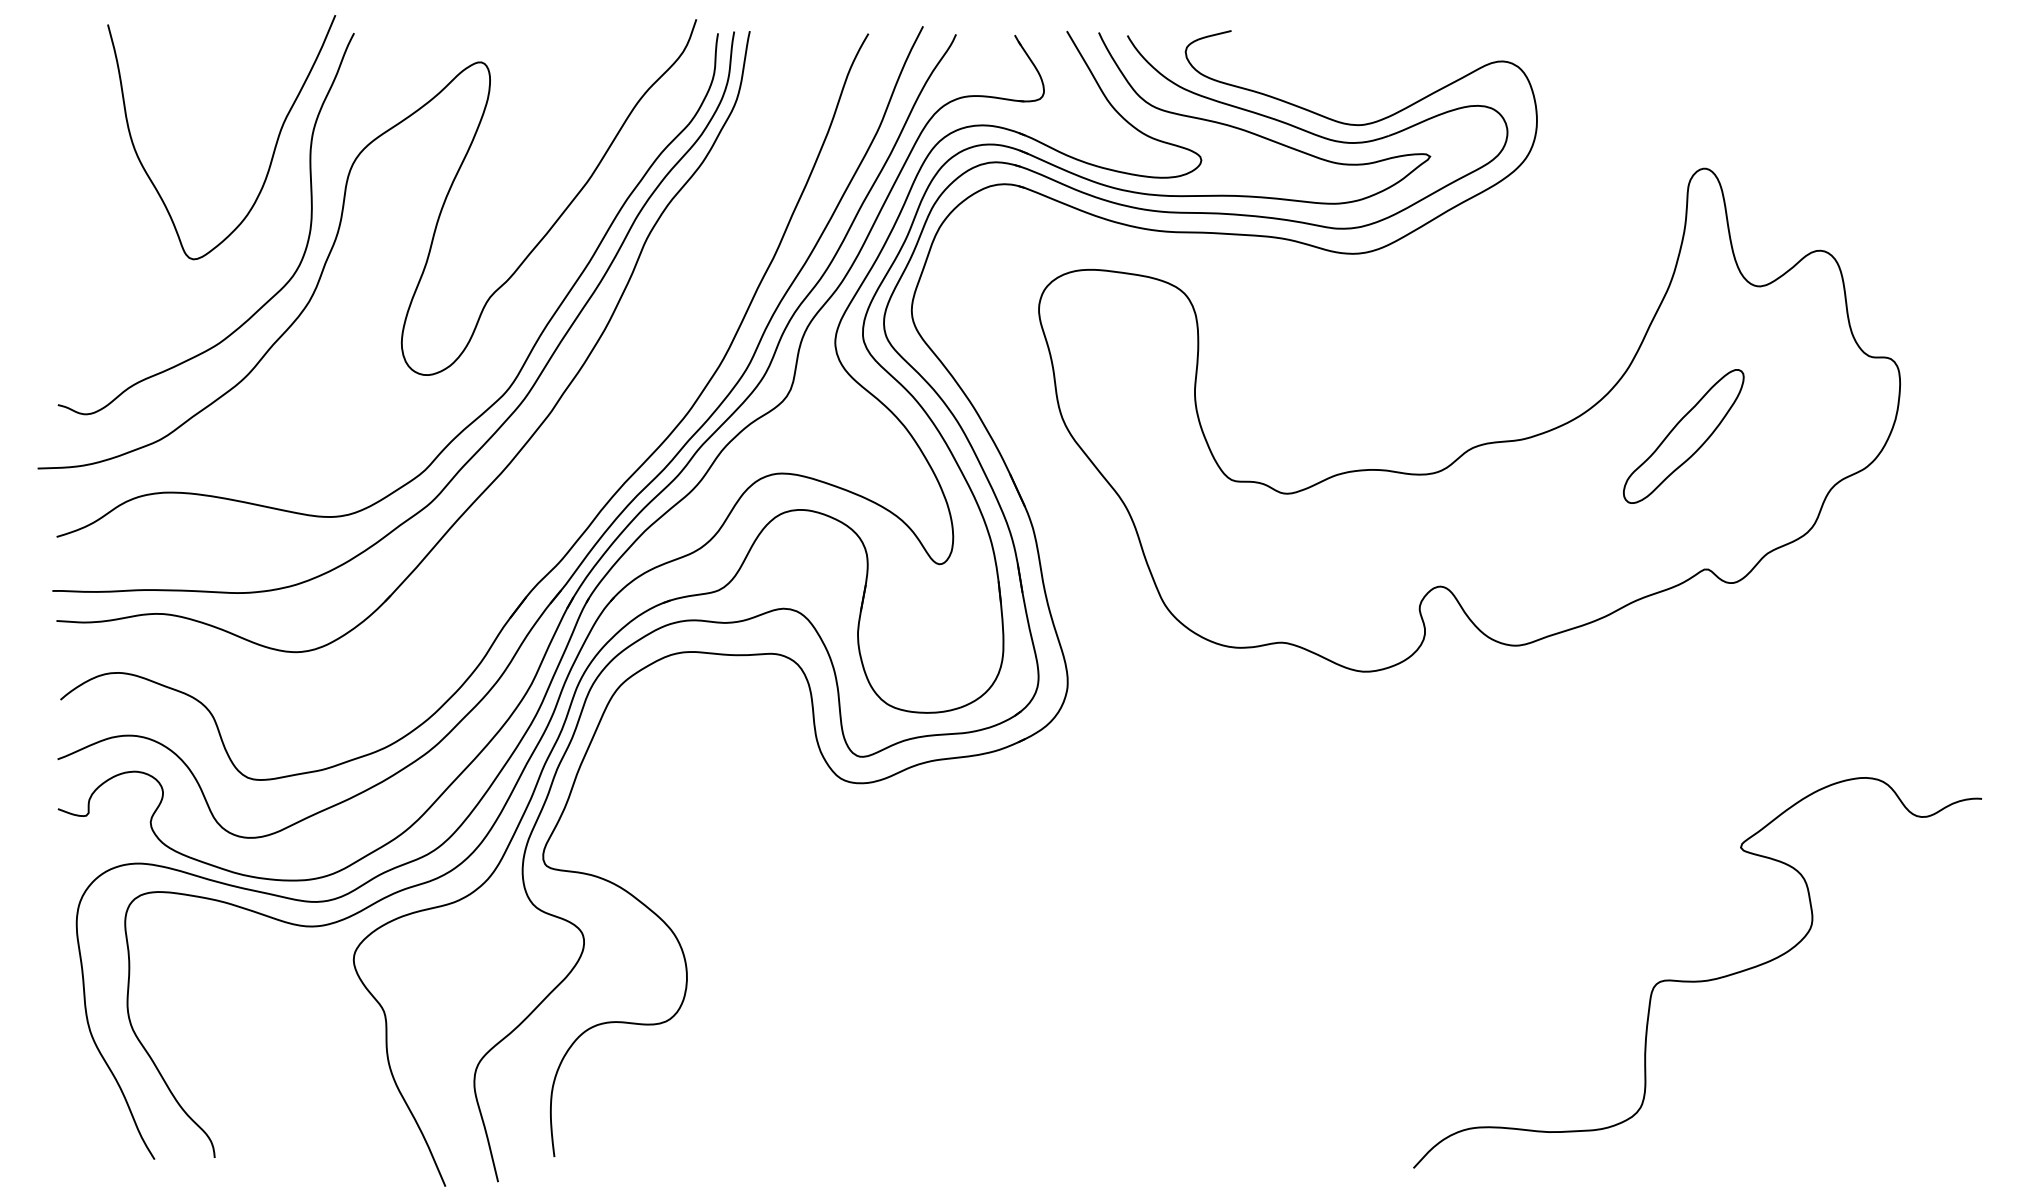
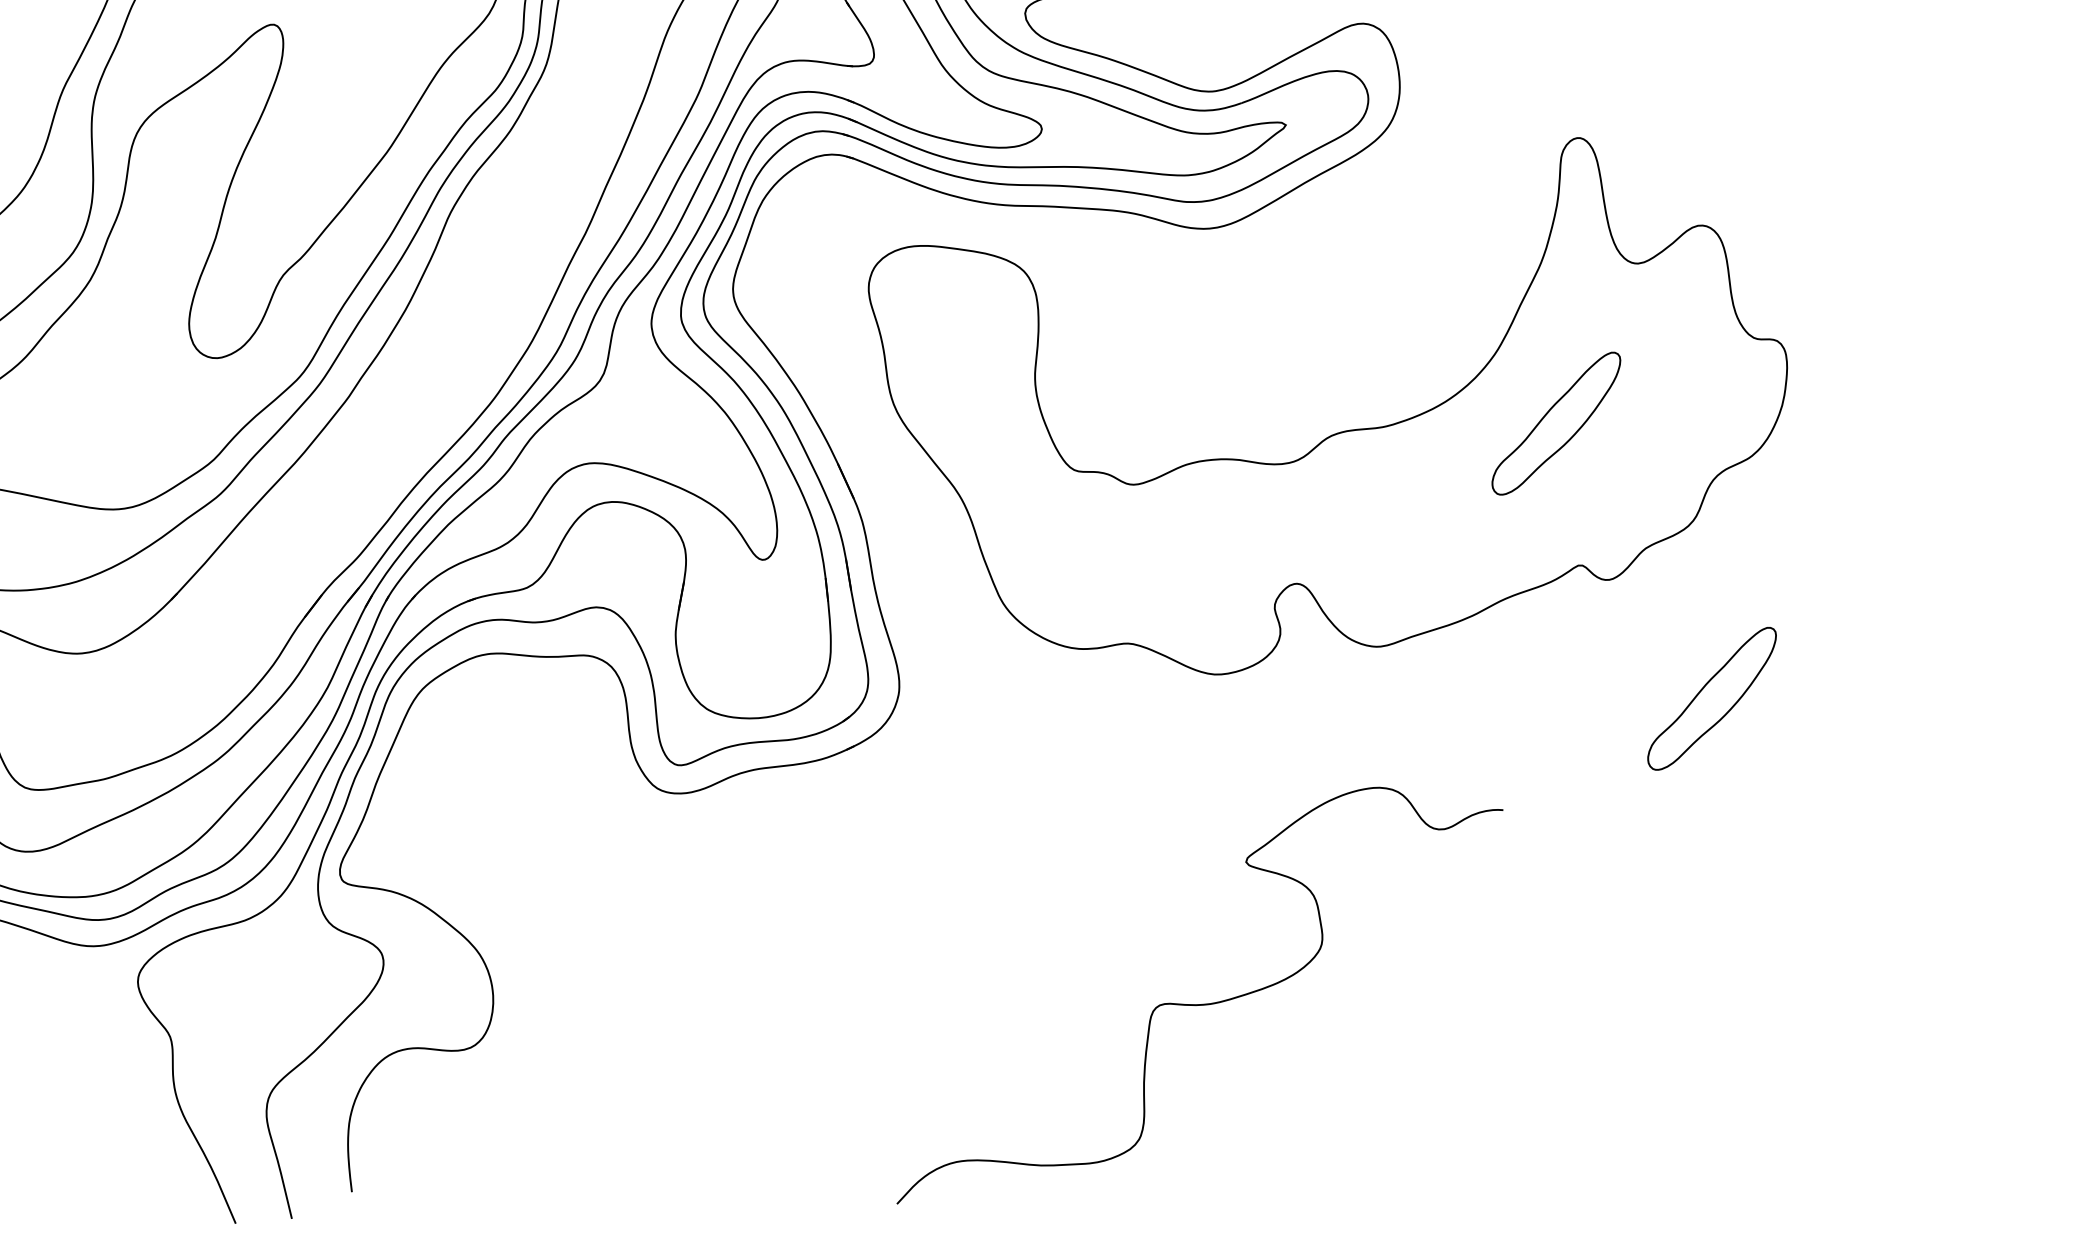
part: (1829, 694) -> (1711, 698), added
curve: (1697, 980) -> (1199, 1003), moved

